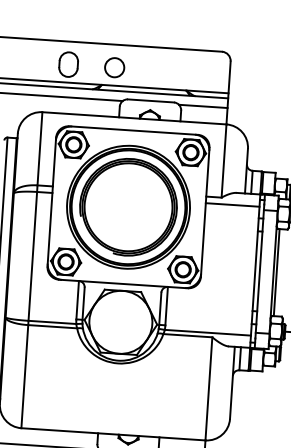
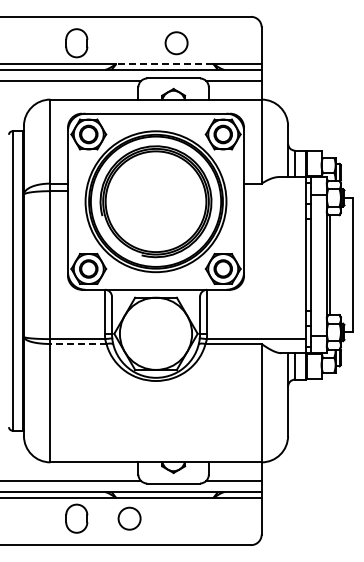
circle: (114, 67) -> (176, 43), moved
line: (143, 87) -> (164, 63), solid -> dashed
line: (232, 205) -> (274, 191), removed
line: (51, 327) -> (77, 344), solid -> dashed

